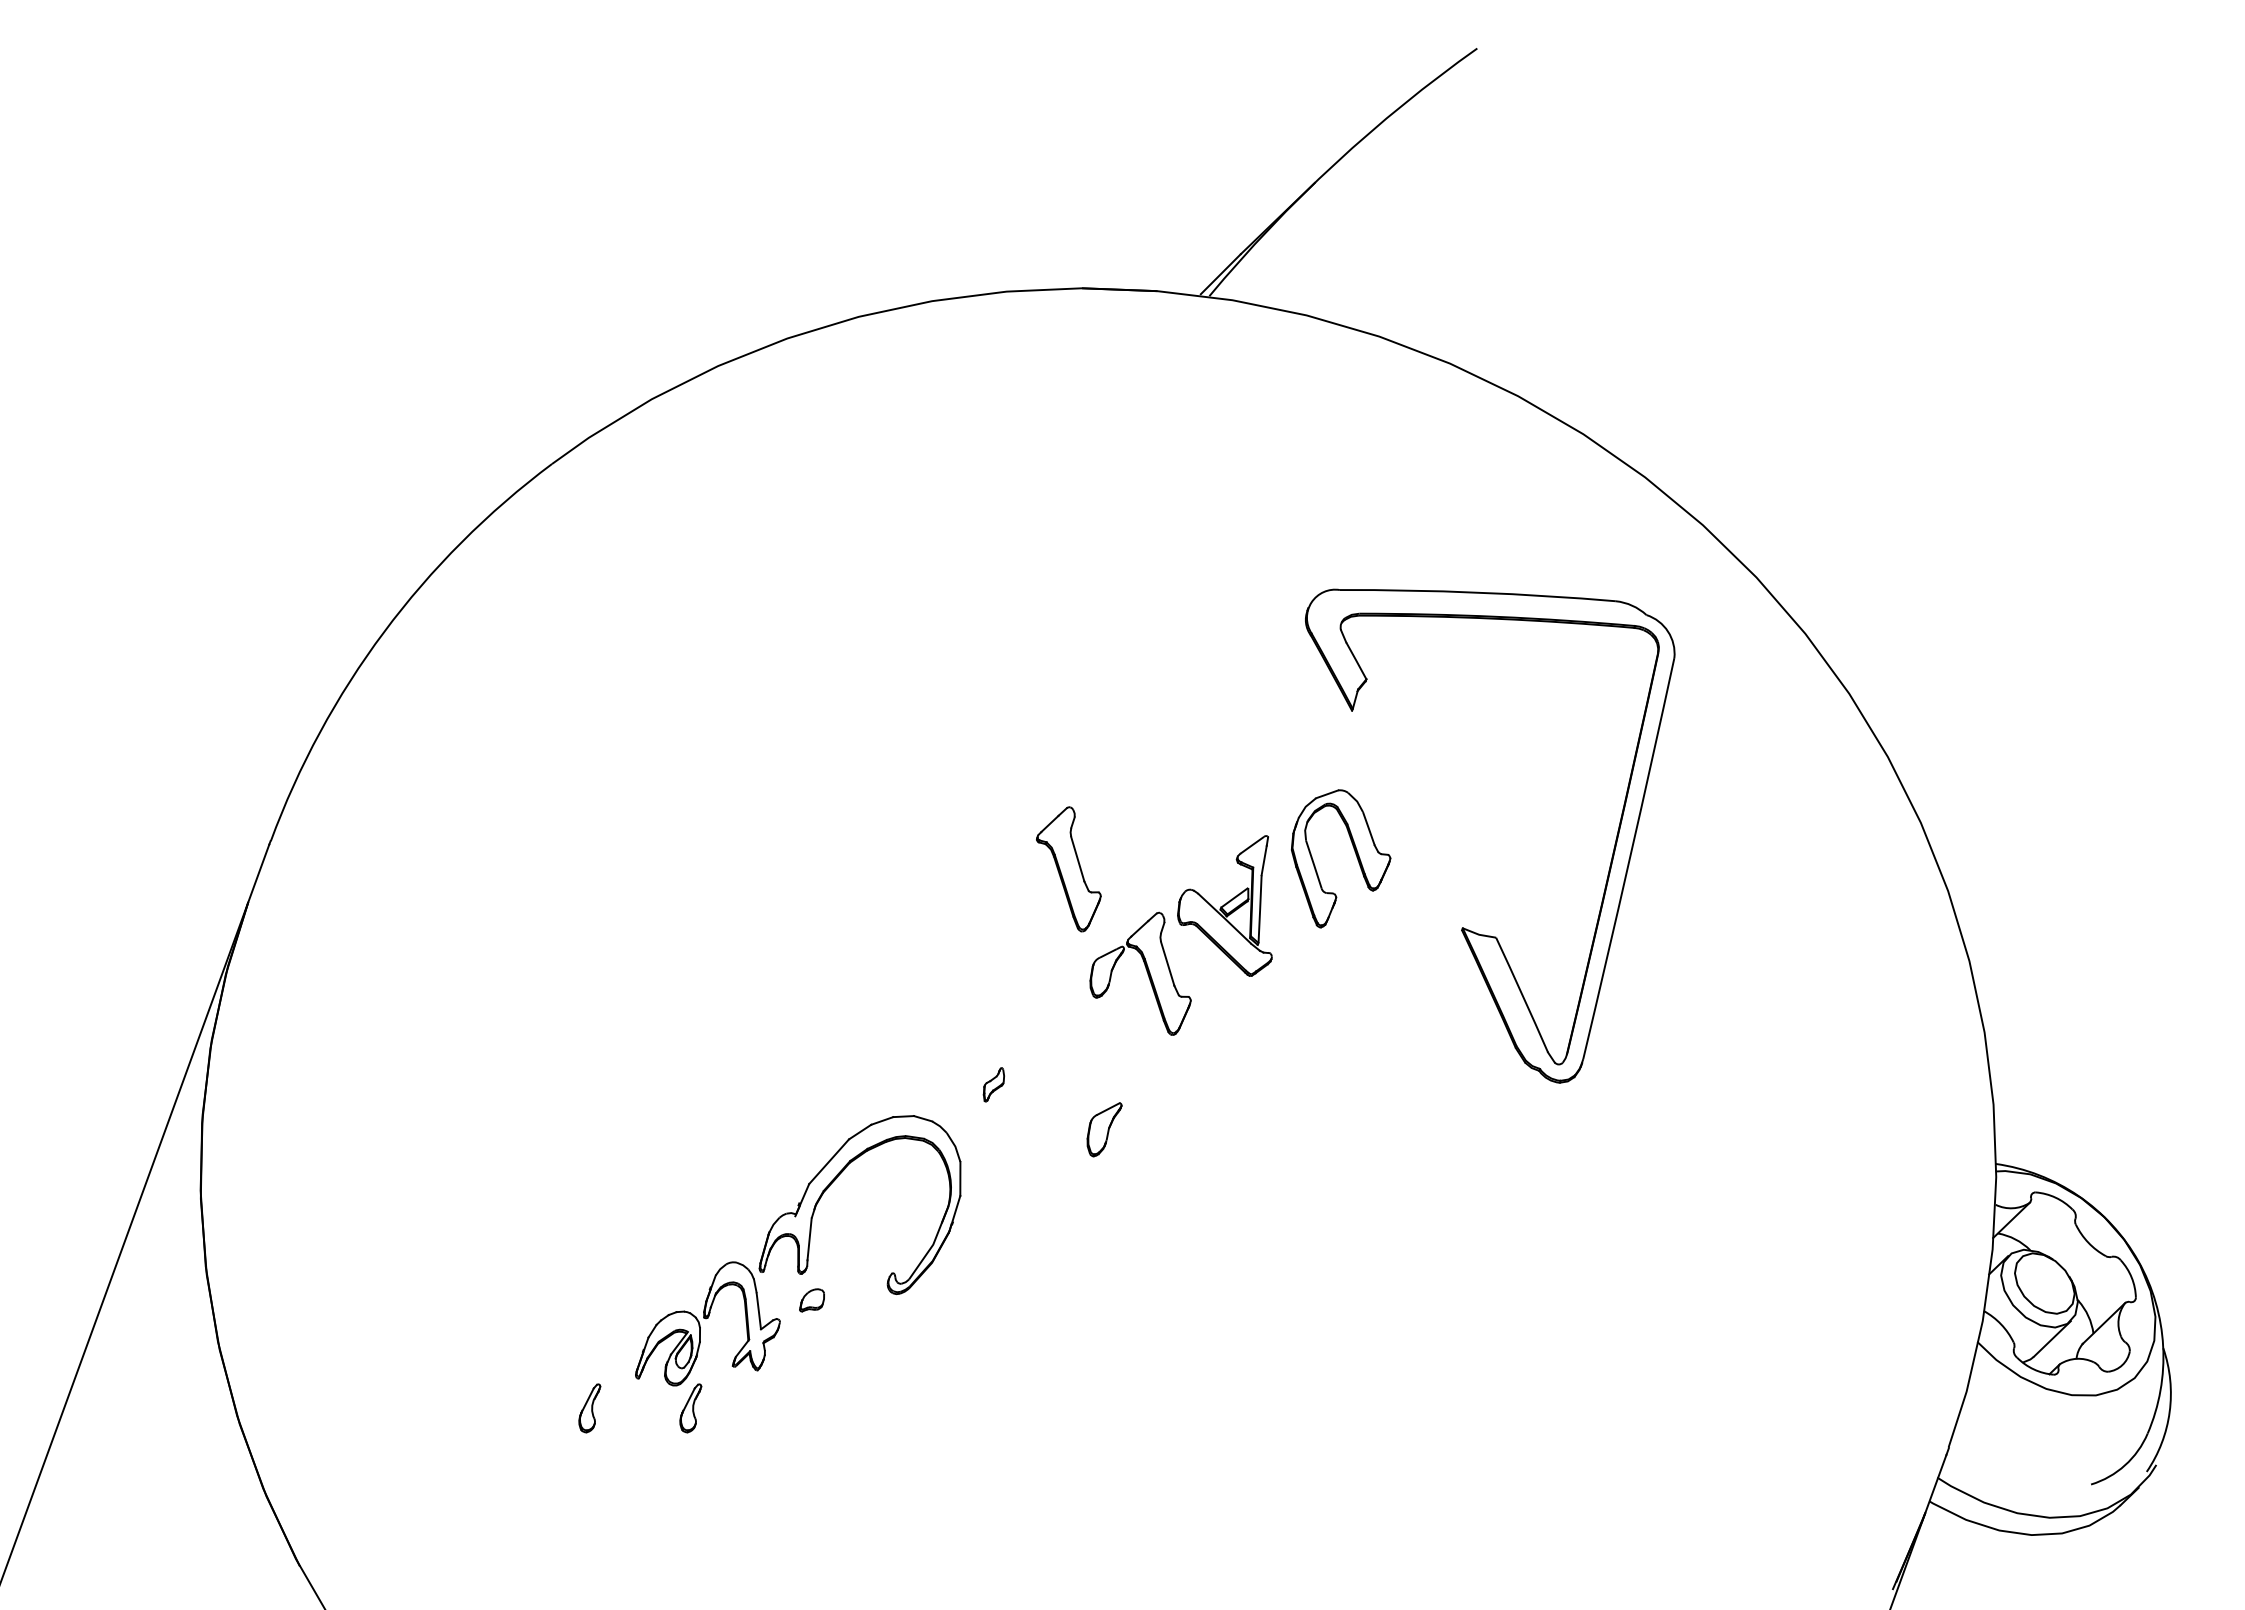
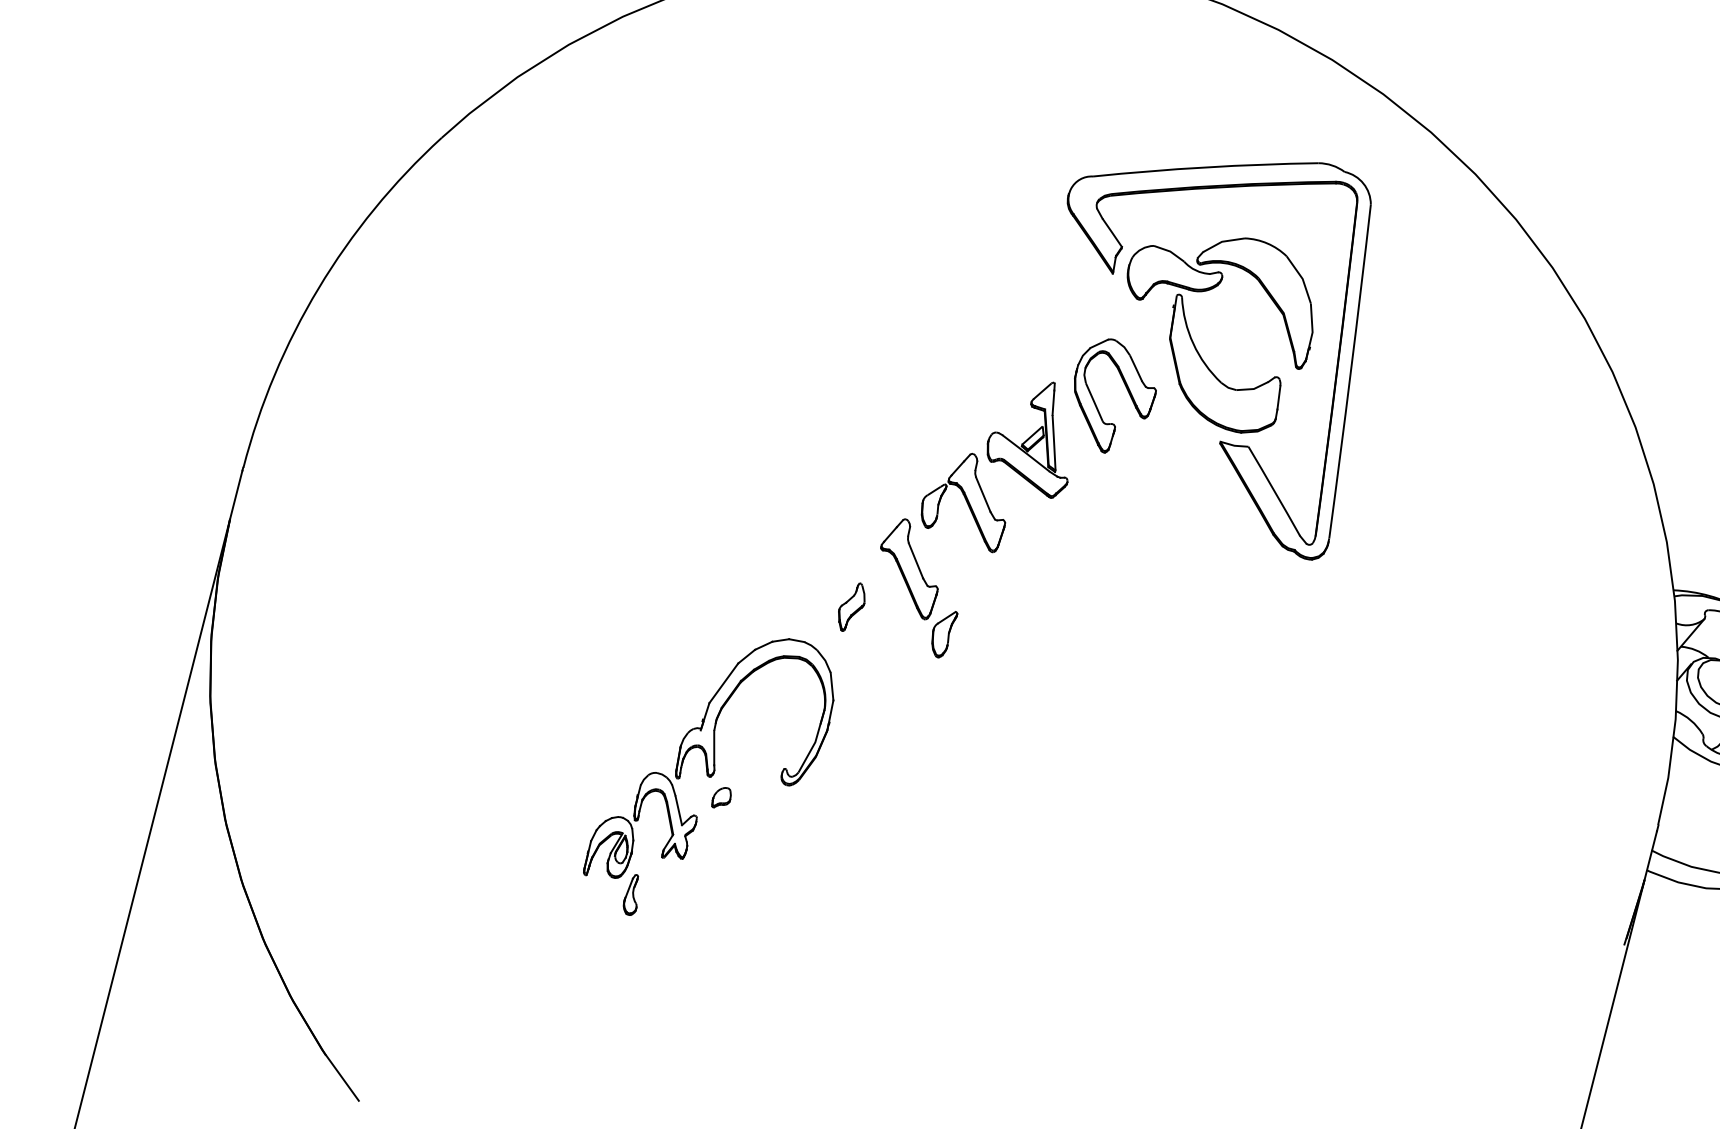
part: (1447, 817) -> (1199, 352), added
part: (1068, 869) -> (909, 570), moved
part: (993, 1084) -> (851, 607), size x1.67
part: (589, 1408) -> (548, 903), removed

